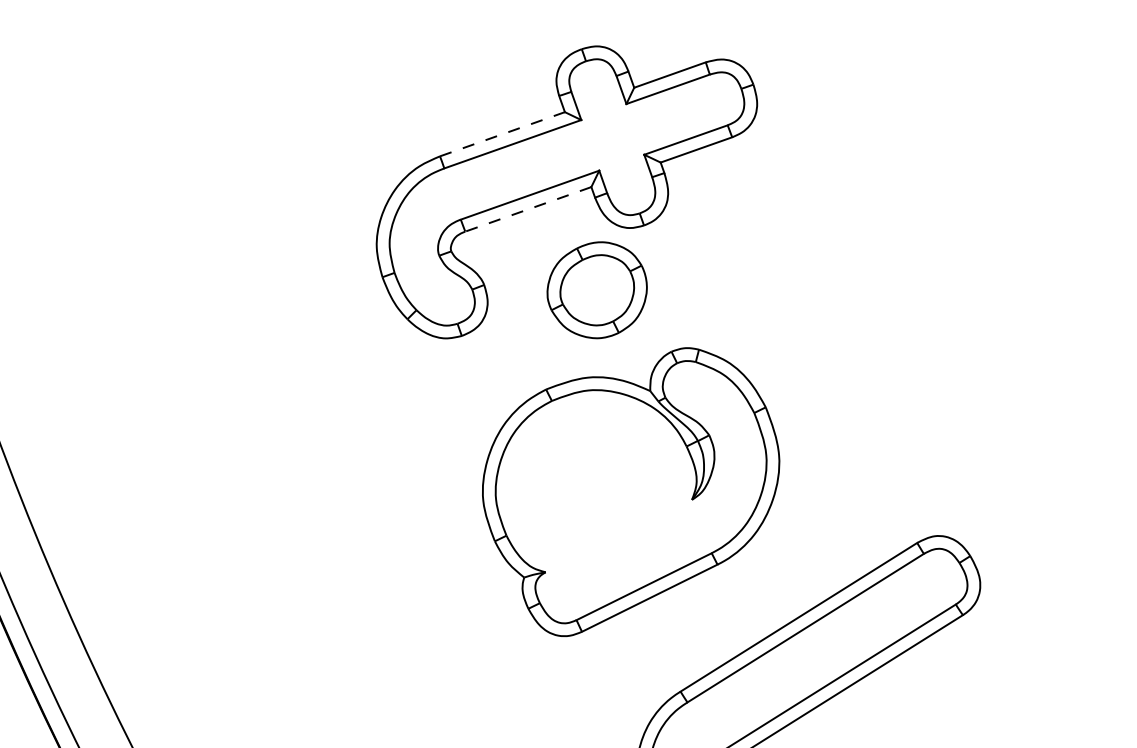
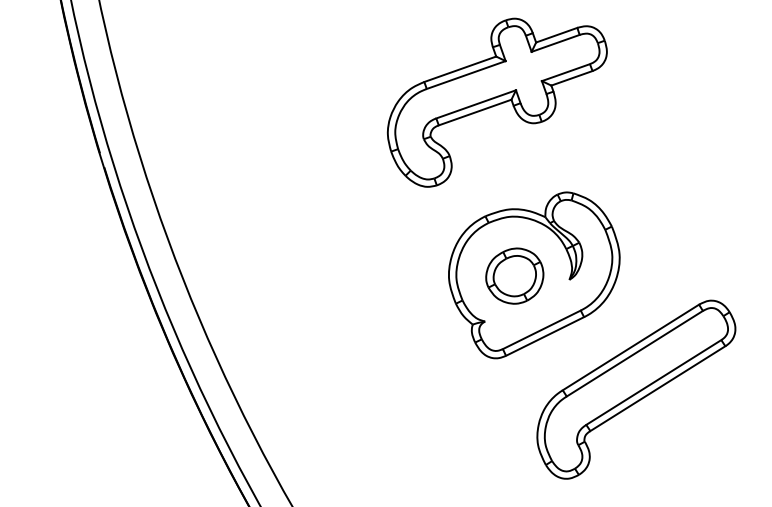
line: (502, 134) -> (460, 69), dashed -> solid
line: (527, 209) -> (474, 112), dashed -> solid
part: (596, 289) -> (514, 275), moved

